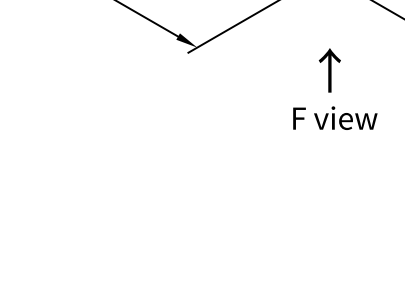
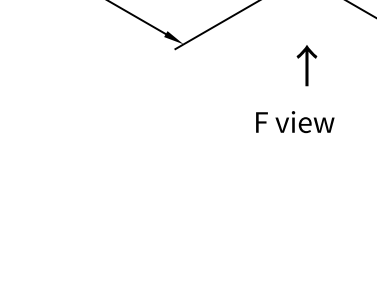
text: (335, 117) -> (295, 121), moved

